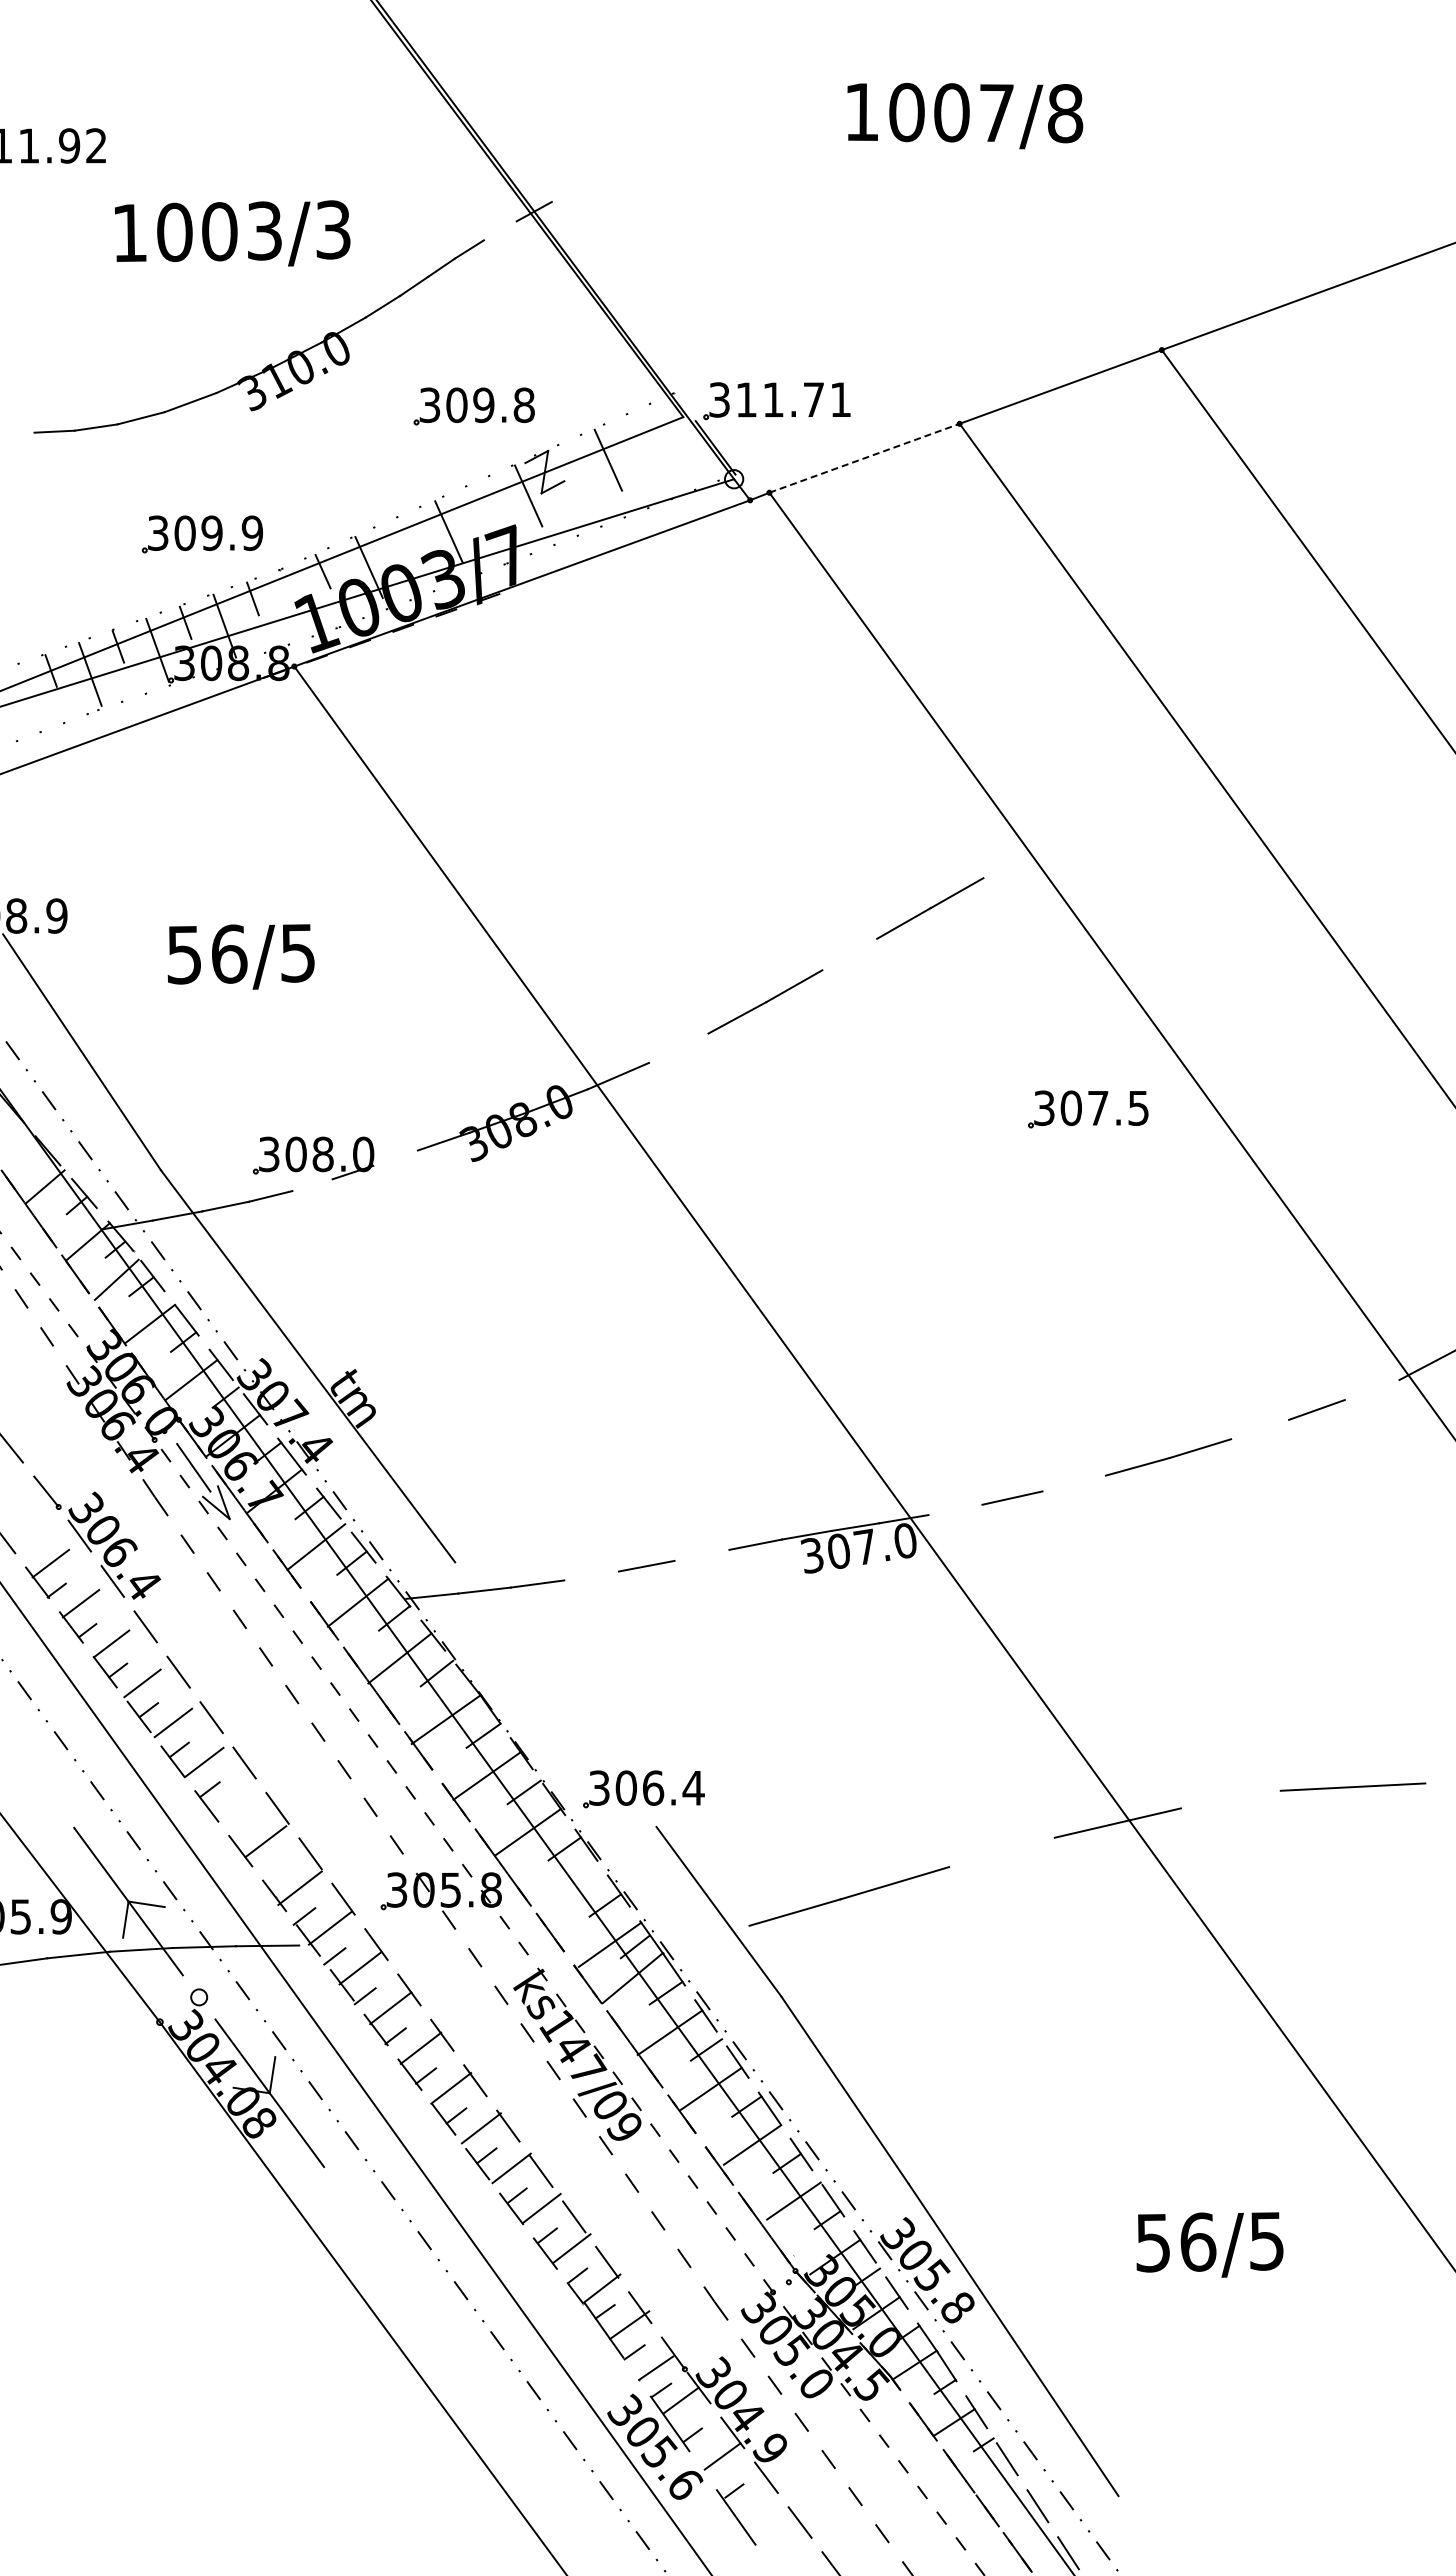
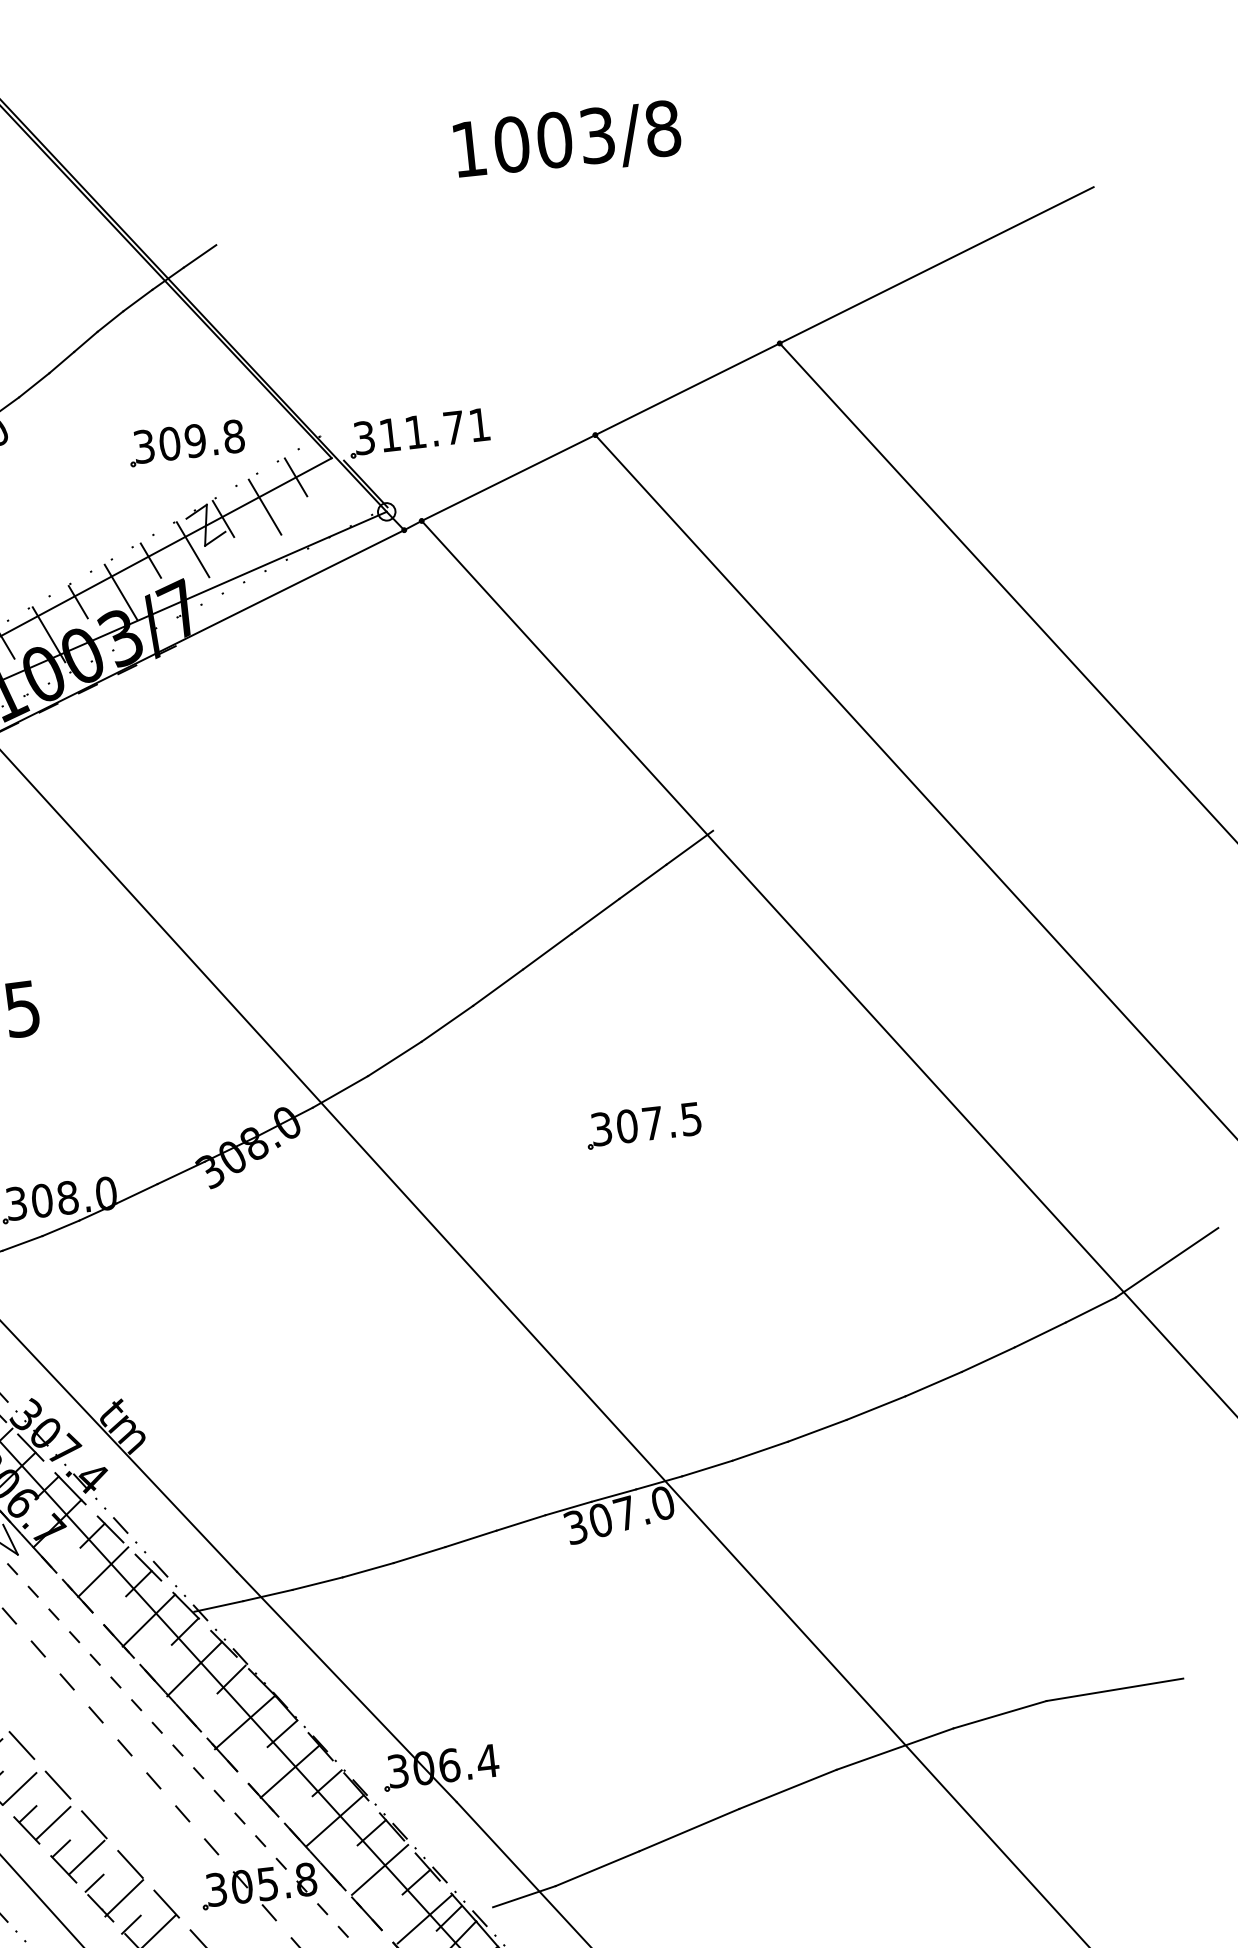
text: (996, 112) -> (597, 135), 1007/8 -> 1003/8
line: (569, 192) -> (199, 256), added
line: (500, 230) -> (137, 300), added
part: (473, 406) -> (185, 443), moved
line: (643, 432) -> (295, 477), added
line: (865, 458) -> (509, 478), dashed -> solid
line: (563, 467) -> (223, 518), added
line: (483, 502) -> (150, 560), added
line: (402, 536) -> (77, 601), added
line: (1009, 863) -> (689, 847), added
line: (849, 954) -> (547, 951), added
line: (678, 1047) -> (394, 1058), added
part: (1081, 1109) -> (637, 1126), moved
line: (395, 1157) -> (137, 1193), added
line: (312, 1185) -> (61, 1228), added
line: (1371, 1389) -> (1090, 1309), added
line: (1260, 1429) -> (988, 1359), added
line: (1073, 1483) -> (816, 1430), added
line: (955, 1509) -> (707, 1468), added
line: (701, 1554) -> (470, 1538), added
line: (591, 1575) -> (368, 1569), added
line: (555, 1694) -> (346, 1686), added
line: (1230, 1799) -> (999, 1714), added
line: (234, 1802) -> (52, 1823), added
line: (240, 1829) -> (61, 1848), added
line: (1001, 1852) -> (787, 1789), added
line: (270, 1868) -> (93, 1882), added
line: (569, 1888) -> (380, 1869), added
line: (715, 1932) -> (524, 1896), added

